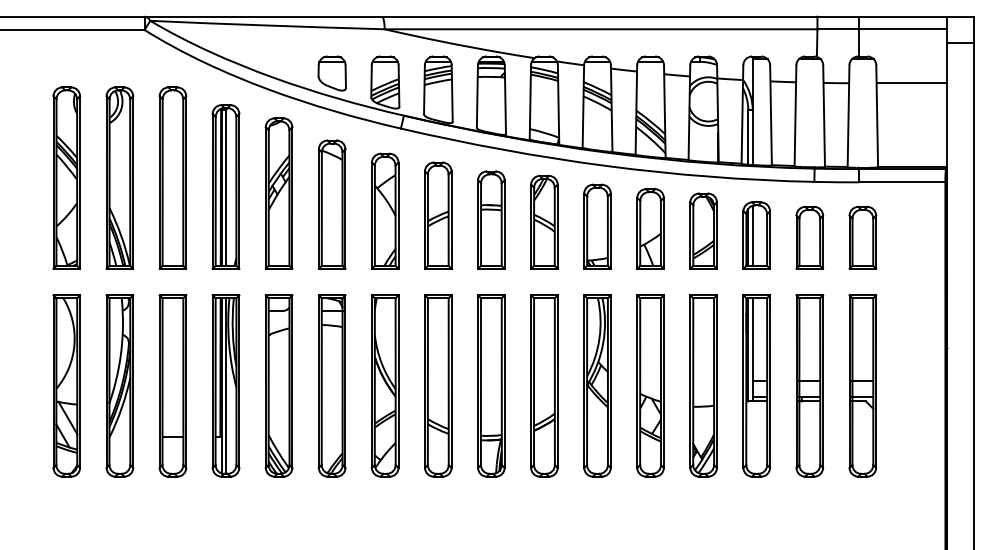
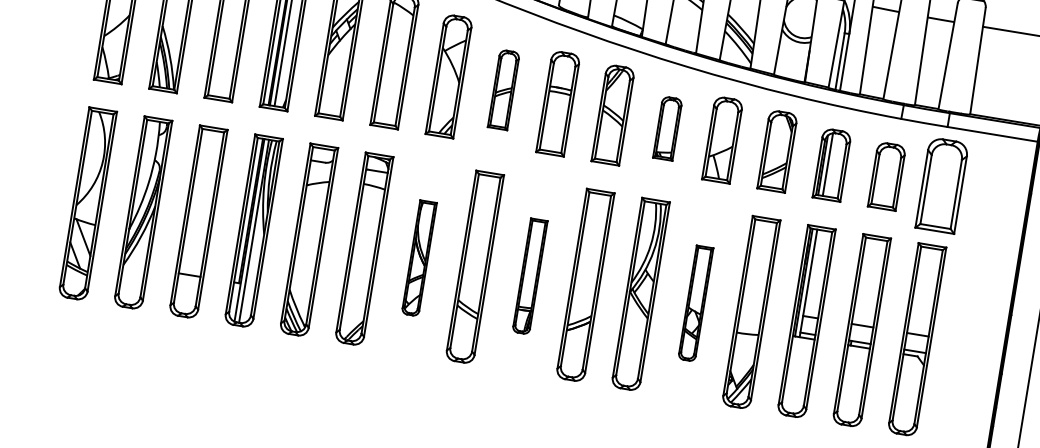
part: (438, 215) -> (504, 89), size x0.7
part: (597, 226) -> (667, 128), size x0.7
part: (862, 237) -> (941, 185), size x1.4
part: (384, 385) -> (418, 257), size x0.6
part: (491, 385) -> (530, 275), size x0.6
part: (650, 385) -> (695, 303), size x0.6

